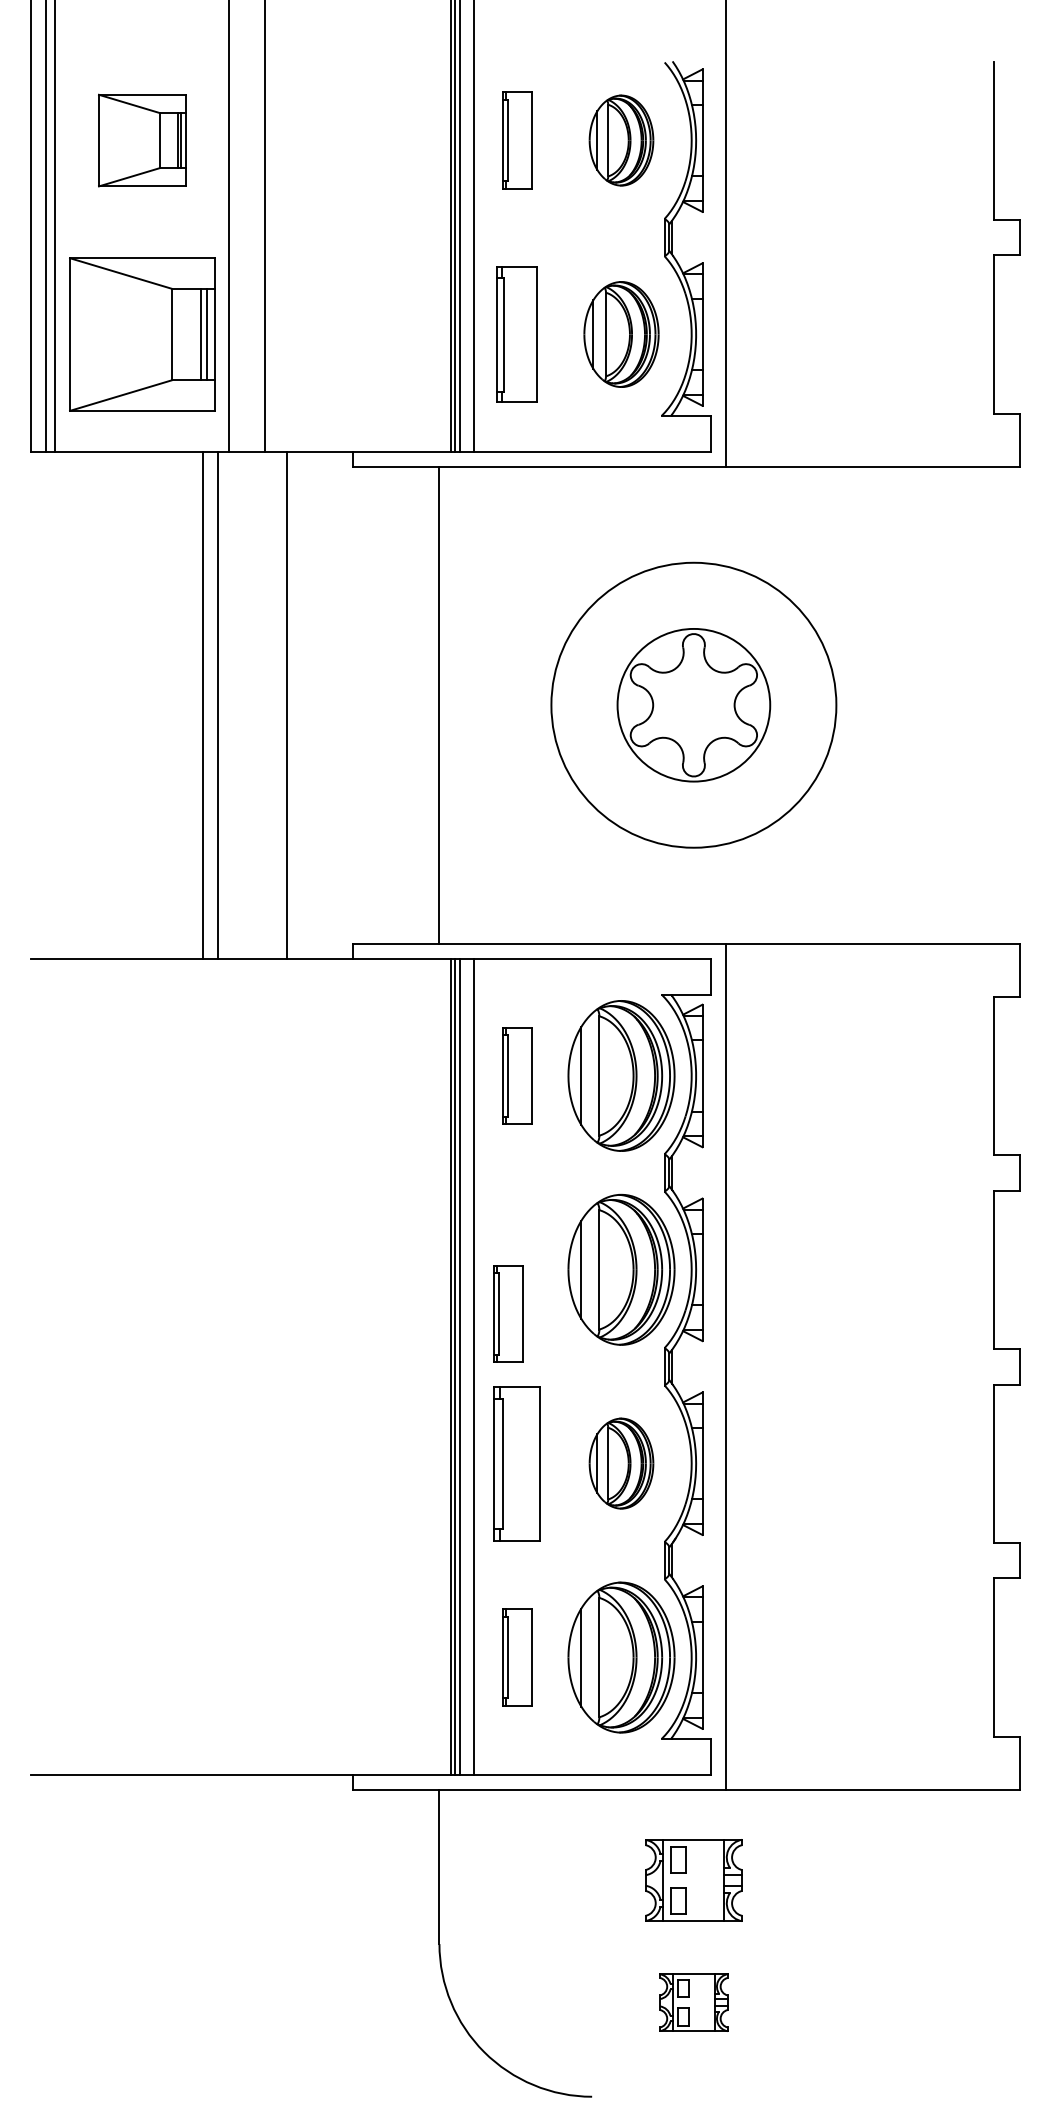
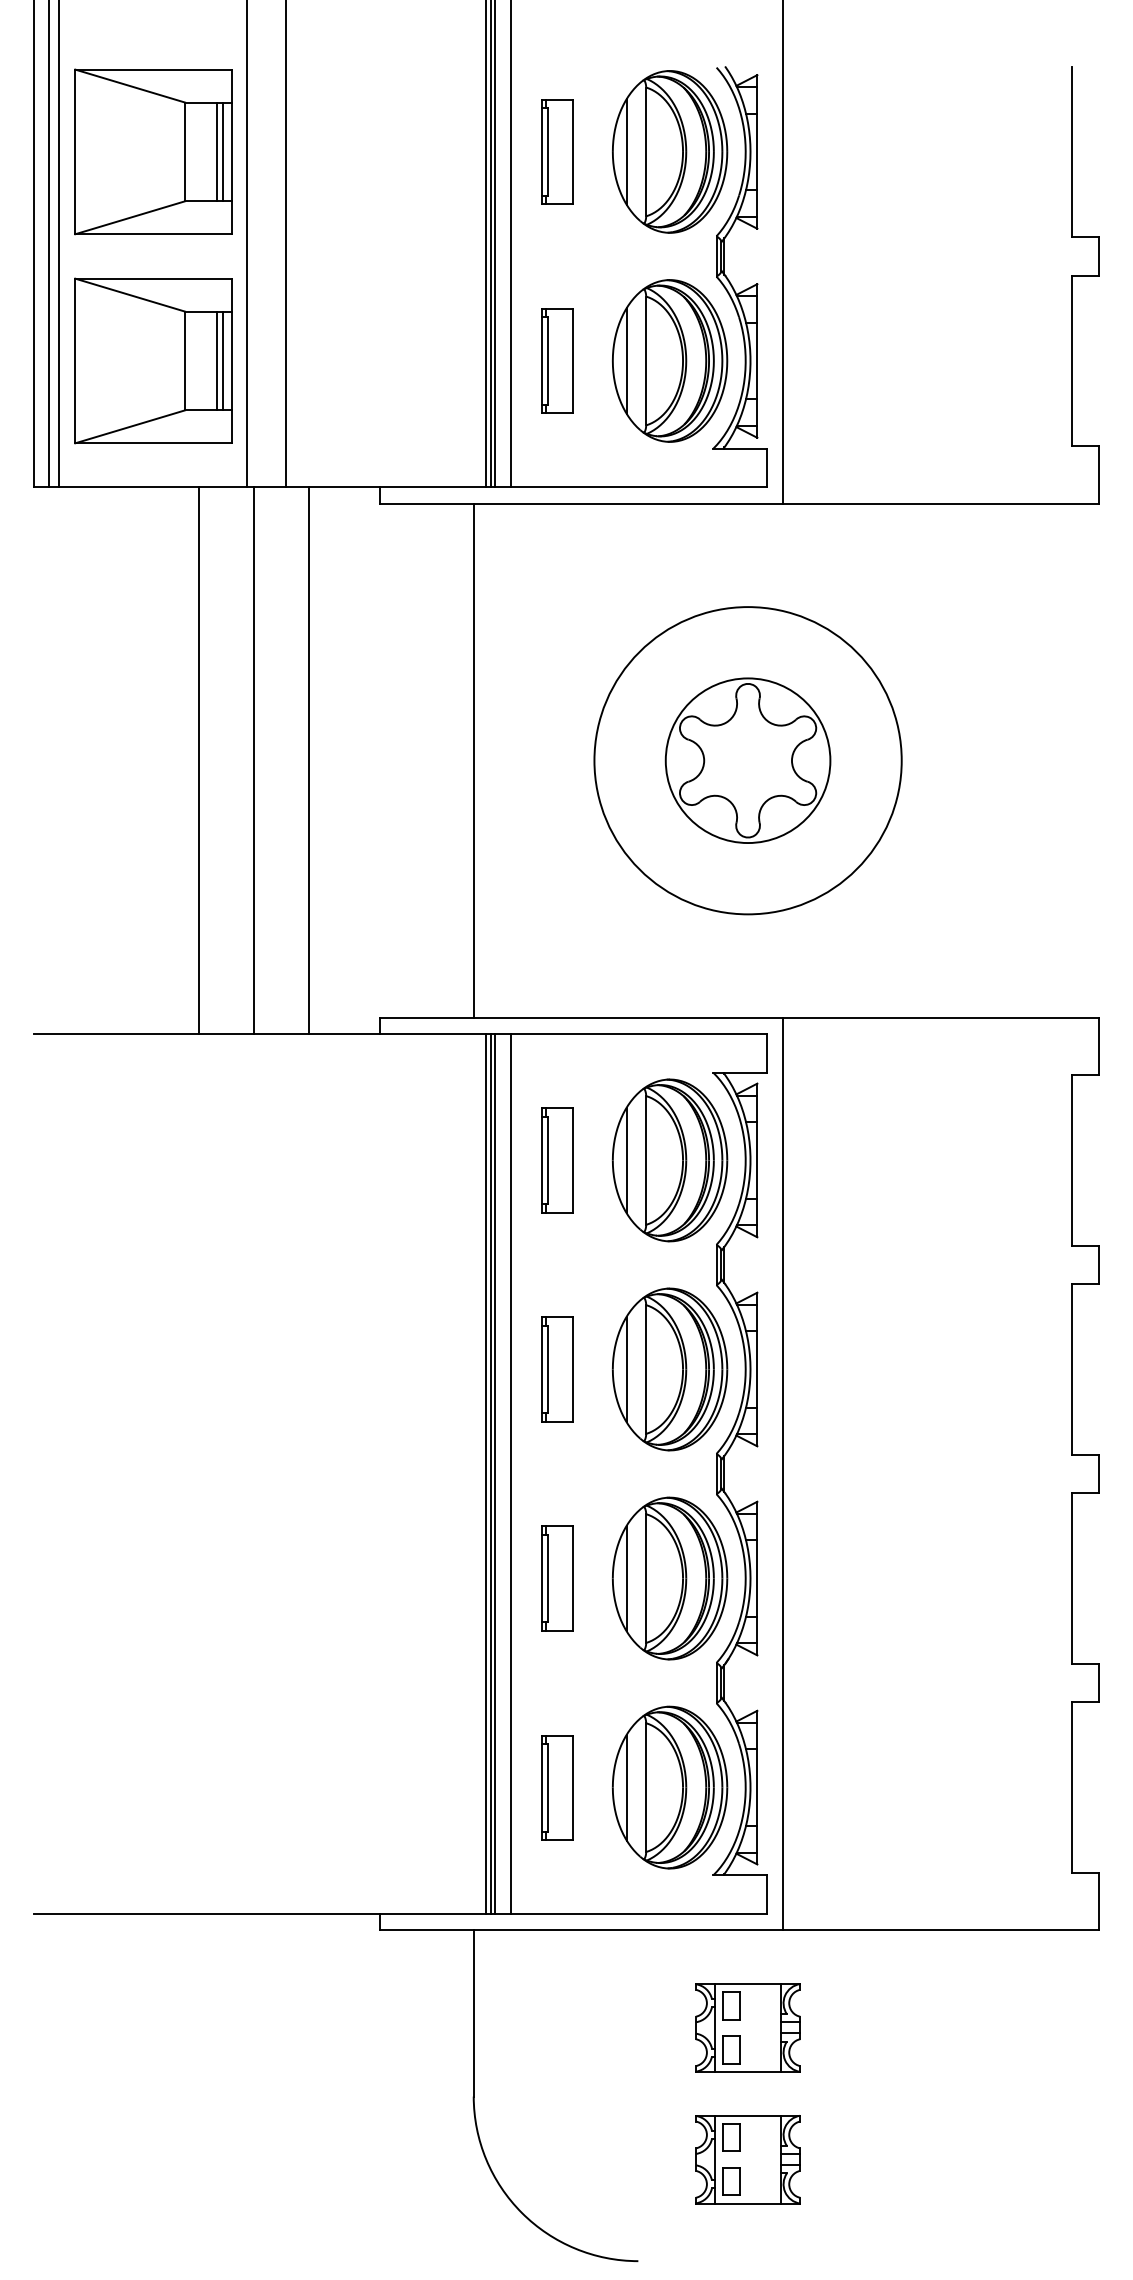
part: (142, 140) -> (153, 151), size x1.67
part: (621, 140) -> (670, 151), size x1.67
part: (517, 334) -> (557, 360), size x0.71
part: (621, 334) -> (670, 360), size x1.43
line: (202, 704) -> (253, 759), moved
line: (218, 704) -> (199, 759), moved
part: (508, 1313) -> (557, 1369), moved
part: (517, 1463) -> (557, 1578), size x0.62
part: (621, 1463) -> (670, 1578), size x1.67
part: (693, 2002) -> (747, 2159), size x1.43

